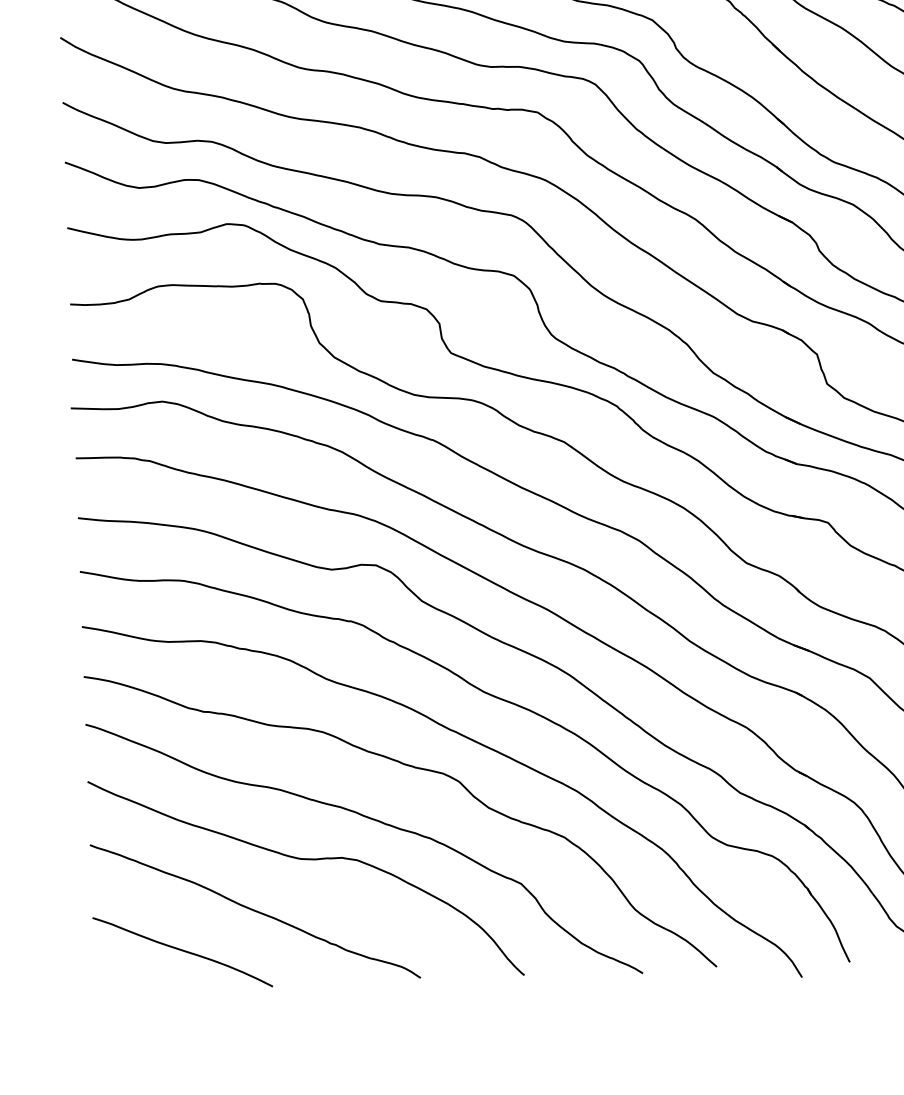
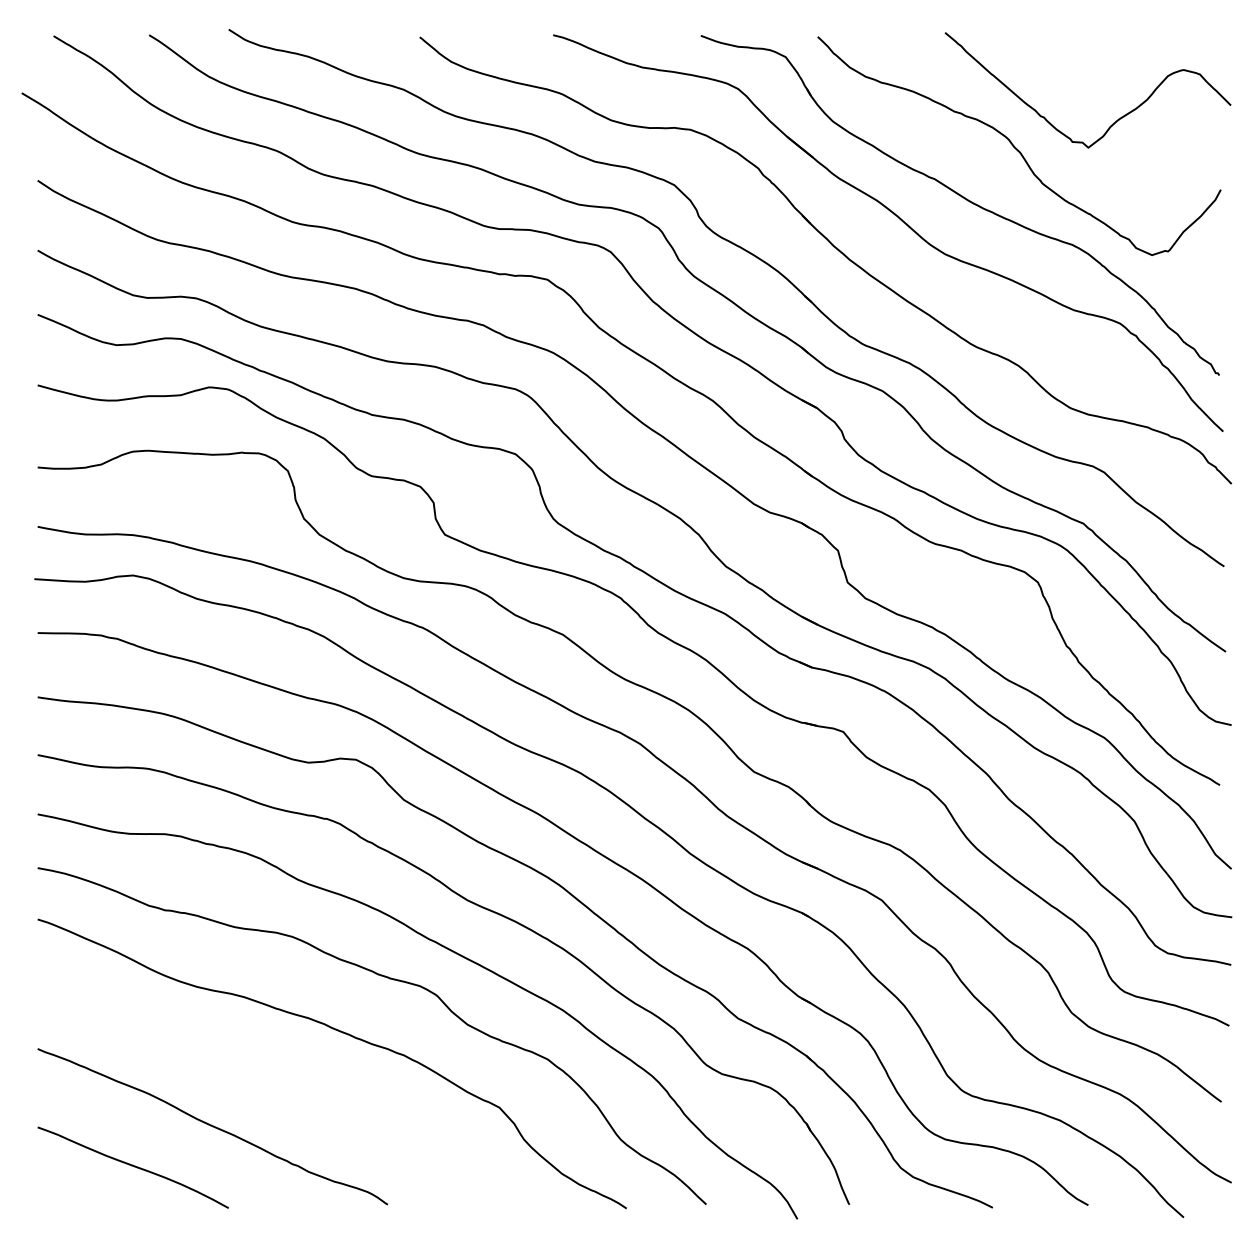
curve: (305, 860) -> (268, 1073), removed

